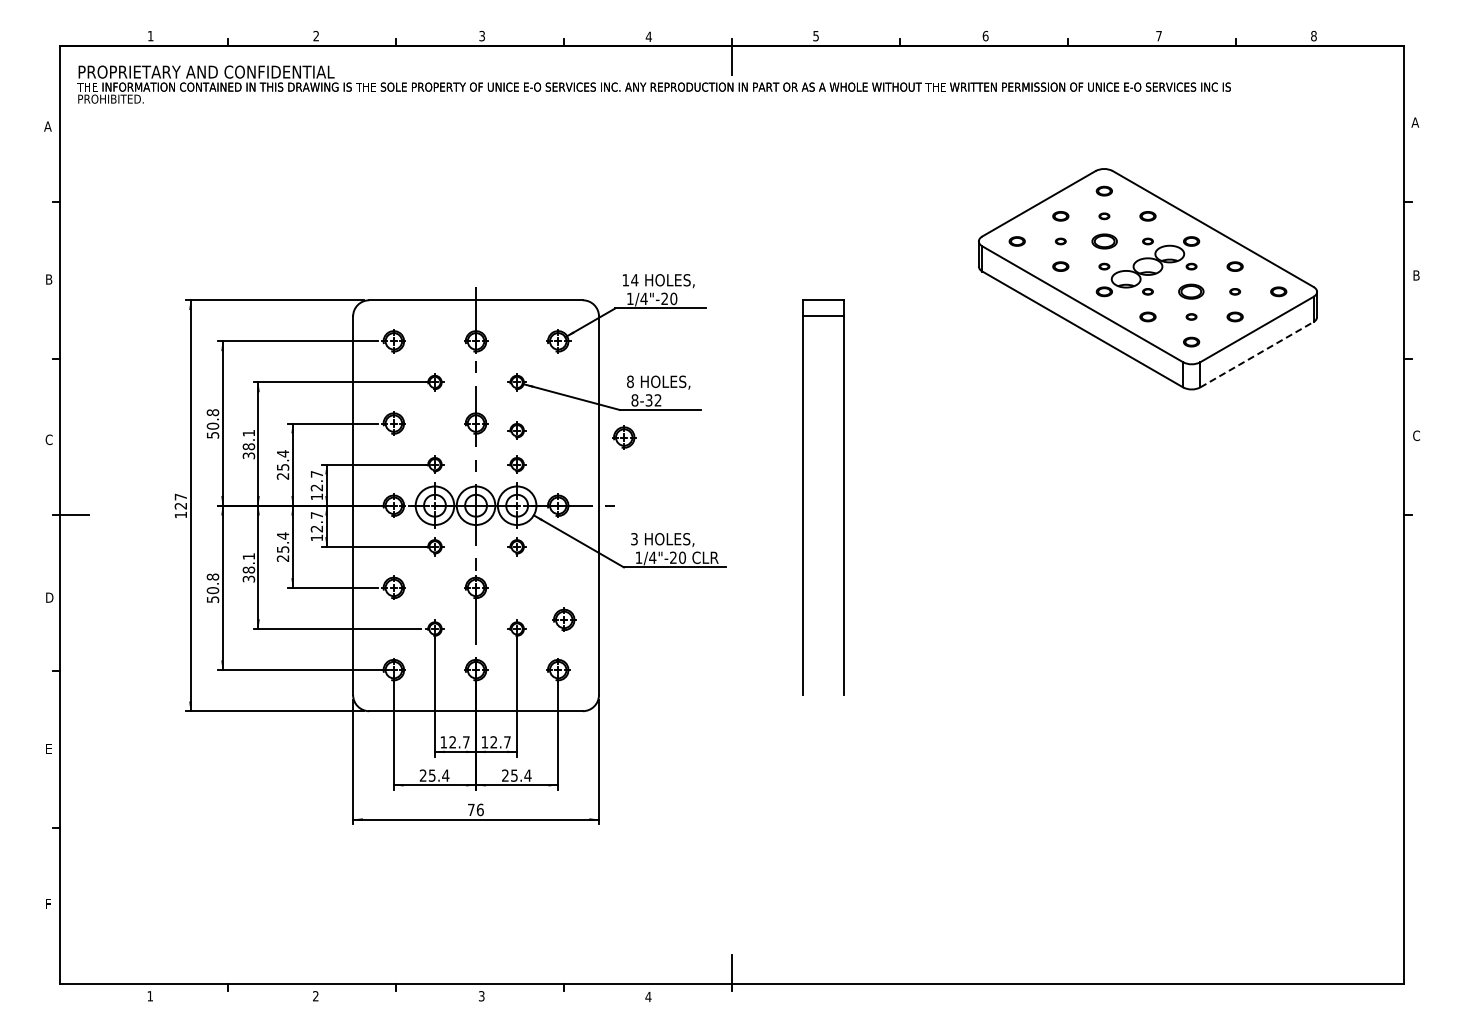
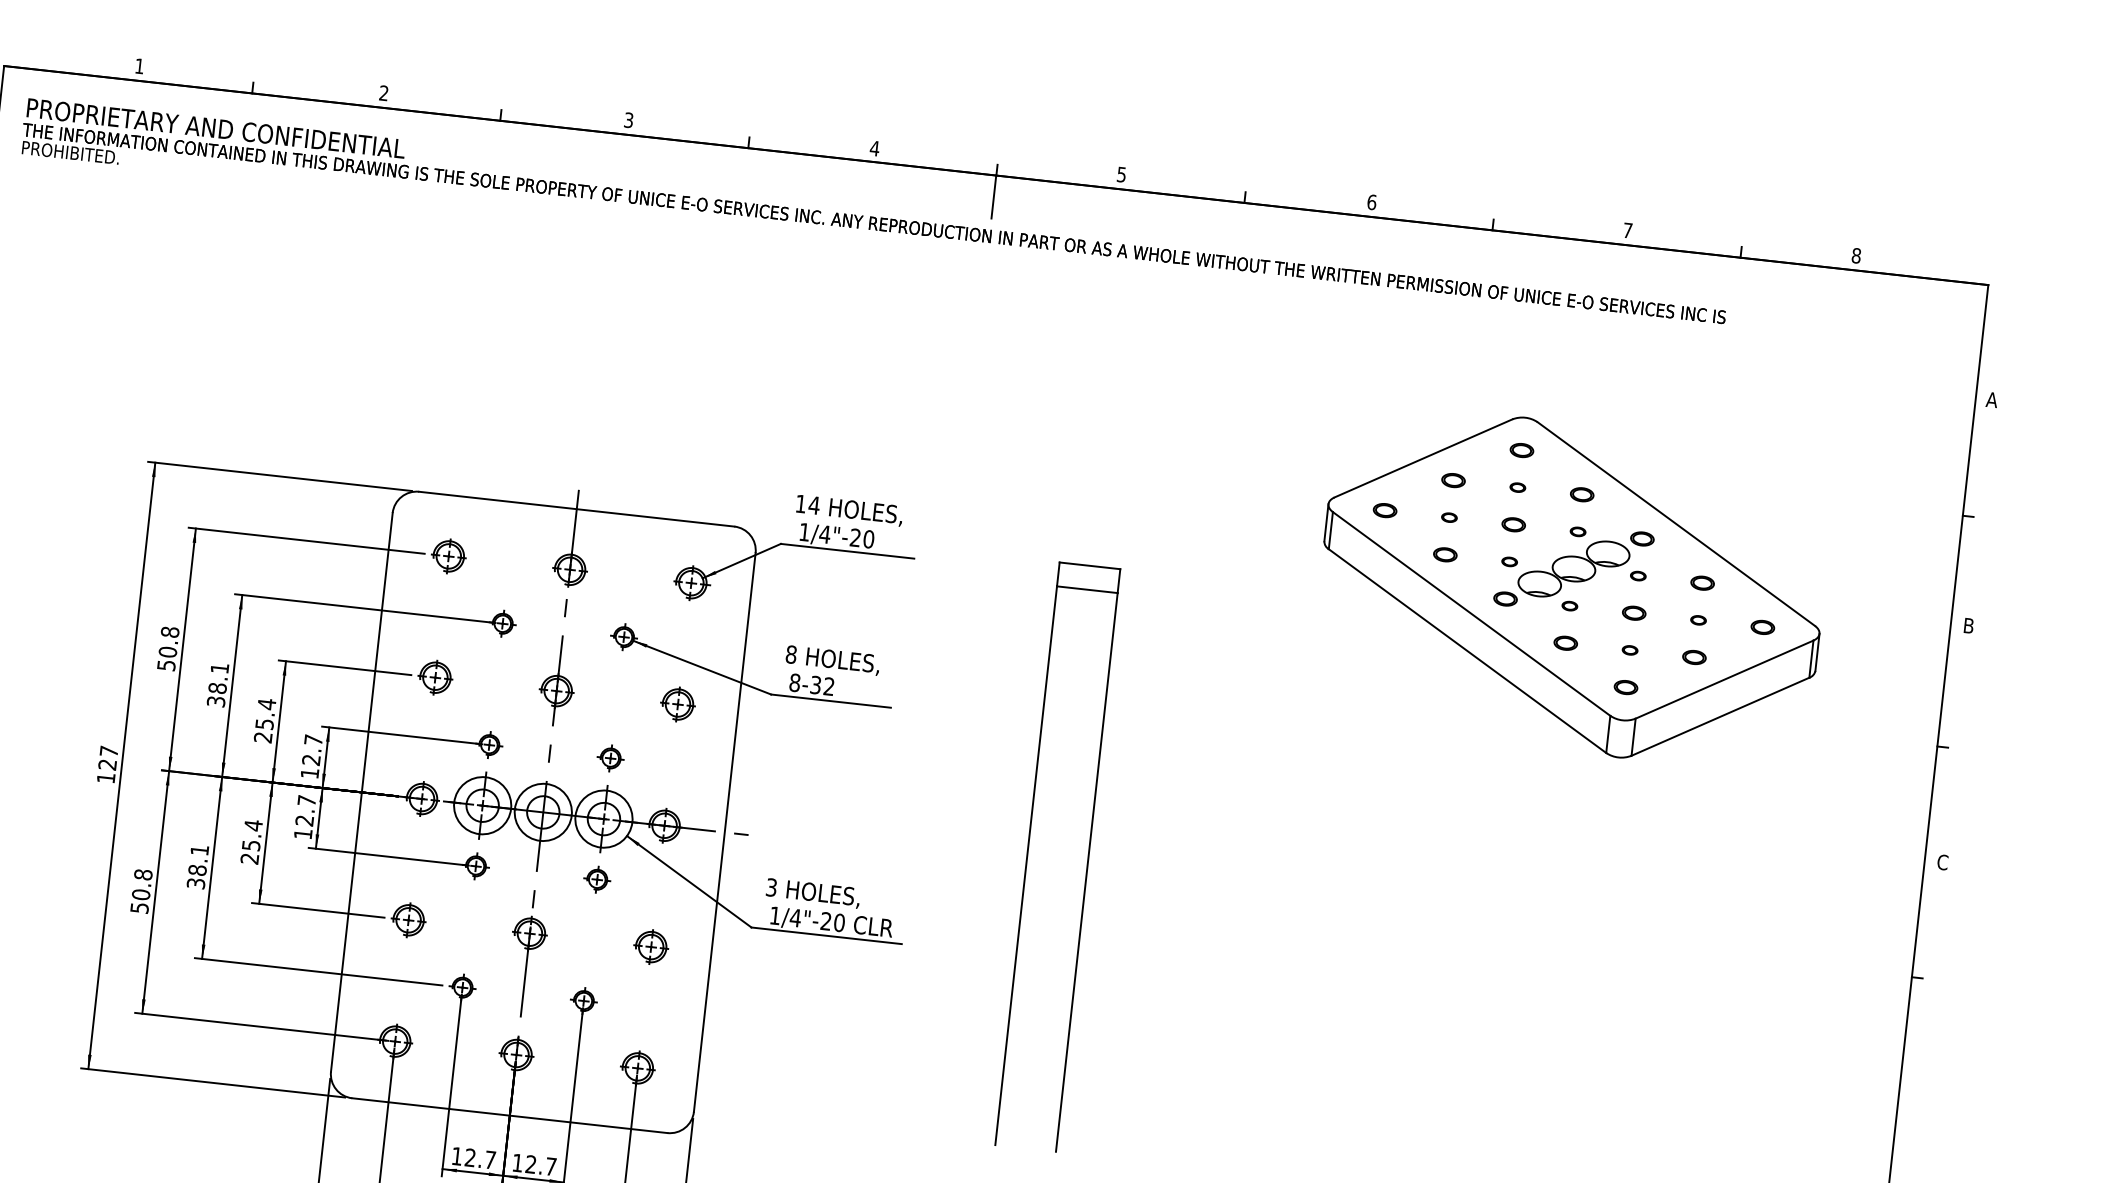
part: (1103, 241) -> (1512, 524), size x0.62
part: (1191, 291) -> (1634, 612), size x0.62
line: (1257, 354) -> (1721, 716), dashed -> solid
part: (516, 430) -> (615, 707), removed
part: (624, 437) -> (678, 704), moved
part: (564, 619) -> (651, 946), moved

